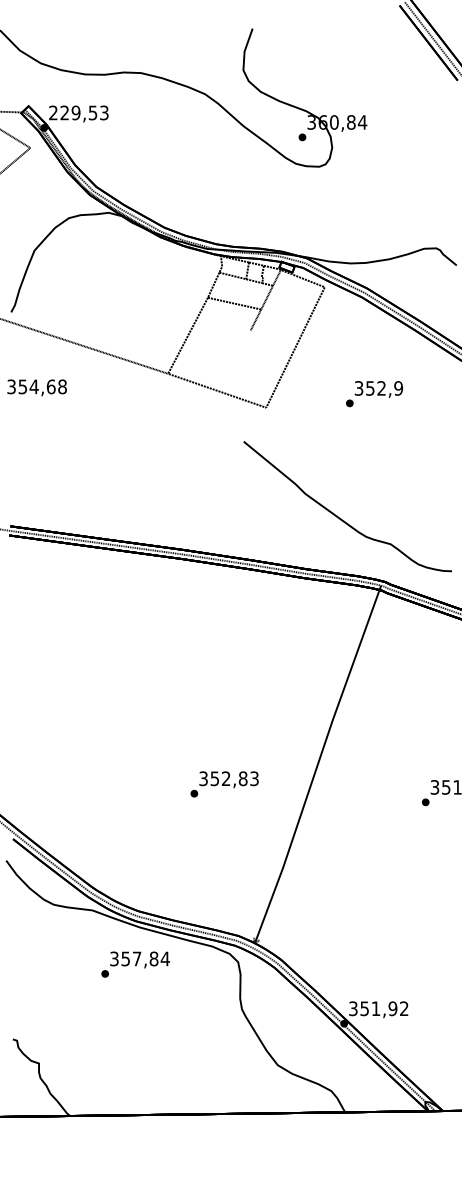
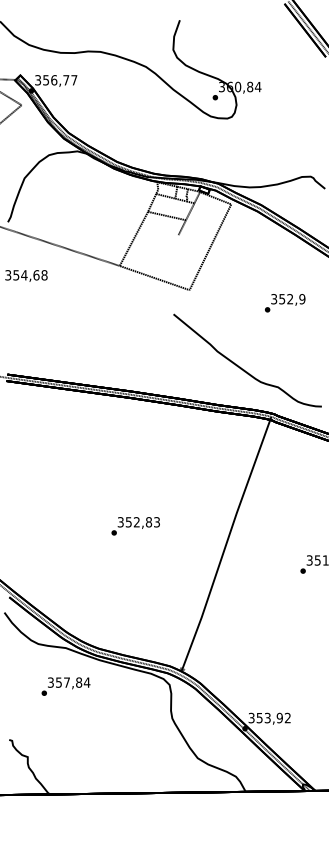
text: (78, 112) -> (55, 79), 229,53 -> 356,77
text: (374, 394) -> (285, 303), moved
text: (224, 784) -> (135, 526), moved
text: (135, 964) -> (65, 686), moved
text: (375, 1008) -> (267, 717), 351,92 -> 353,92

